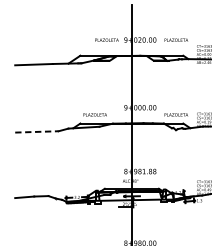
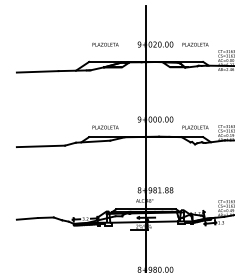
text: (106, 39) -> (105, 44), moved
line: (37, 132) -> (41, 146), dashed -> solid

